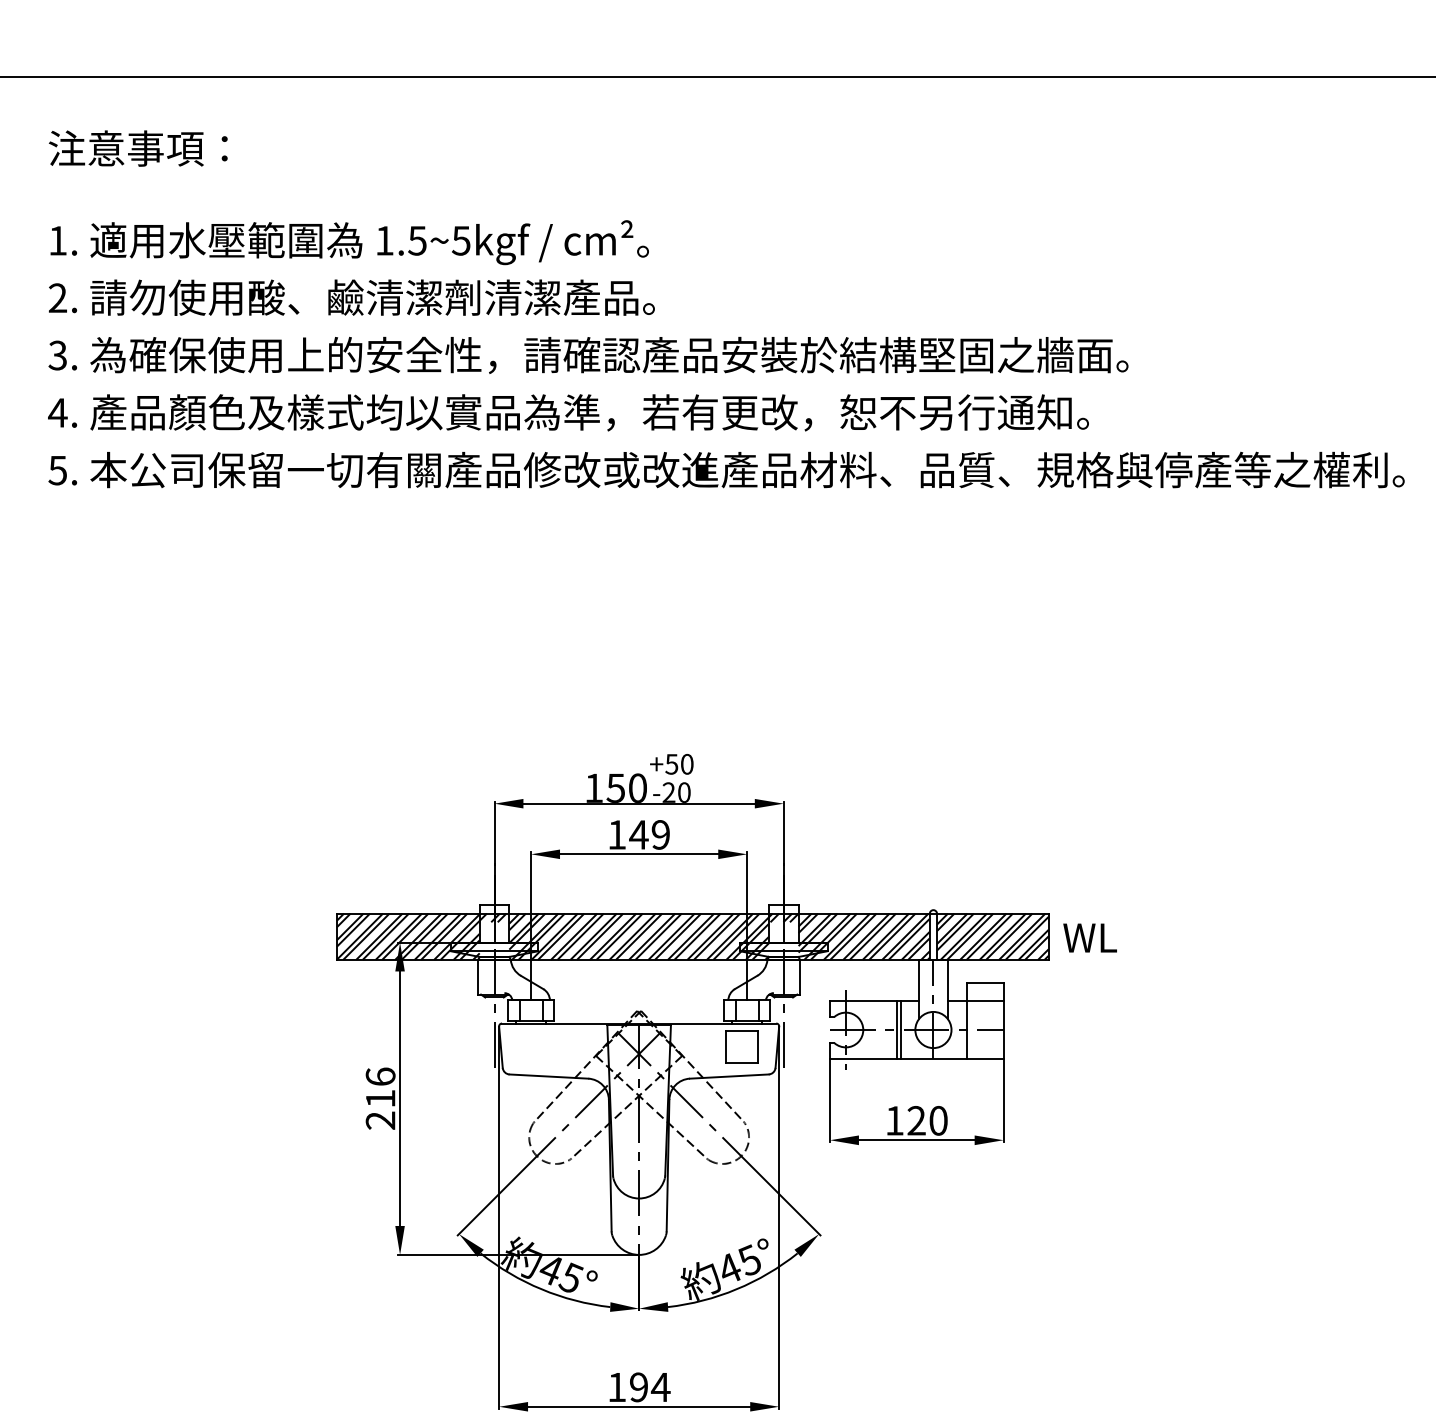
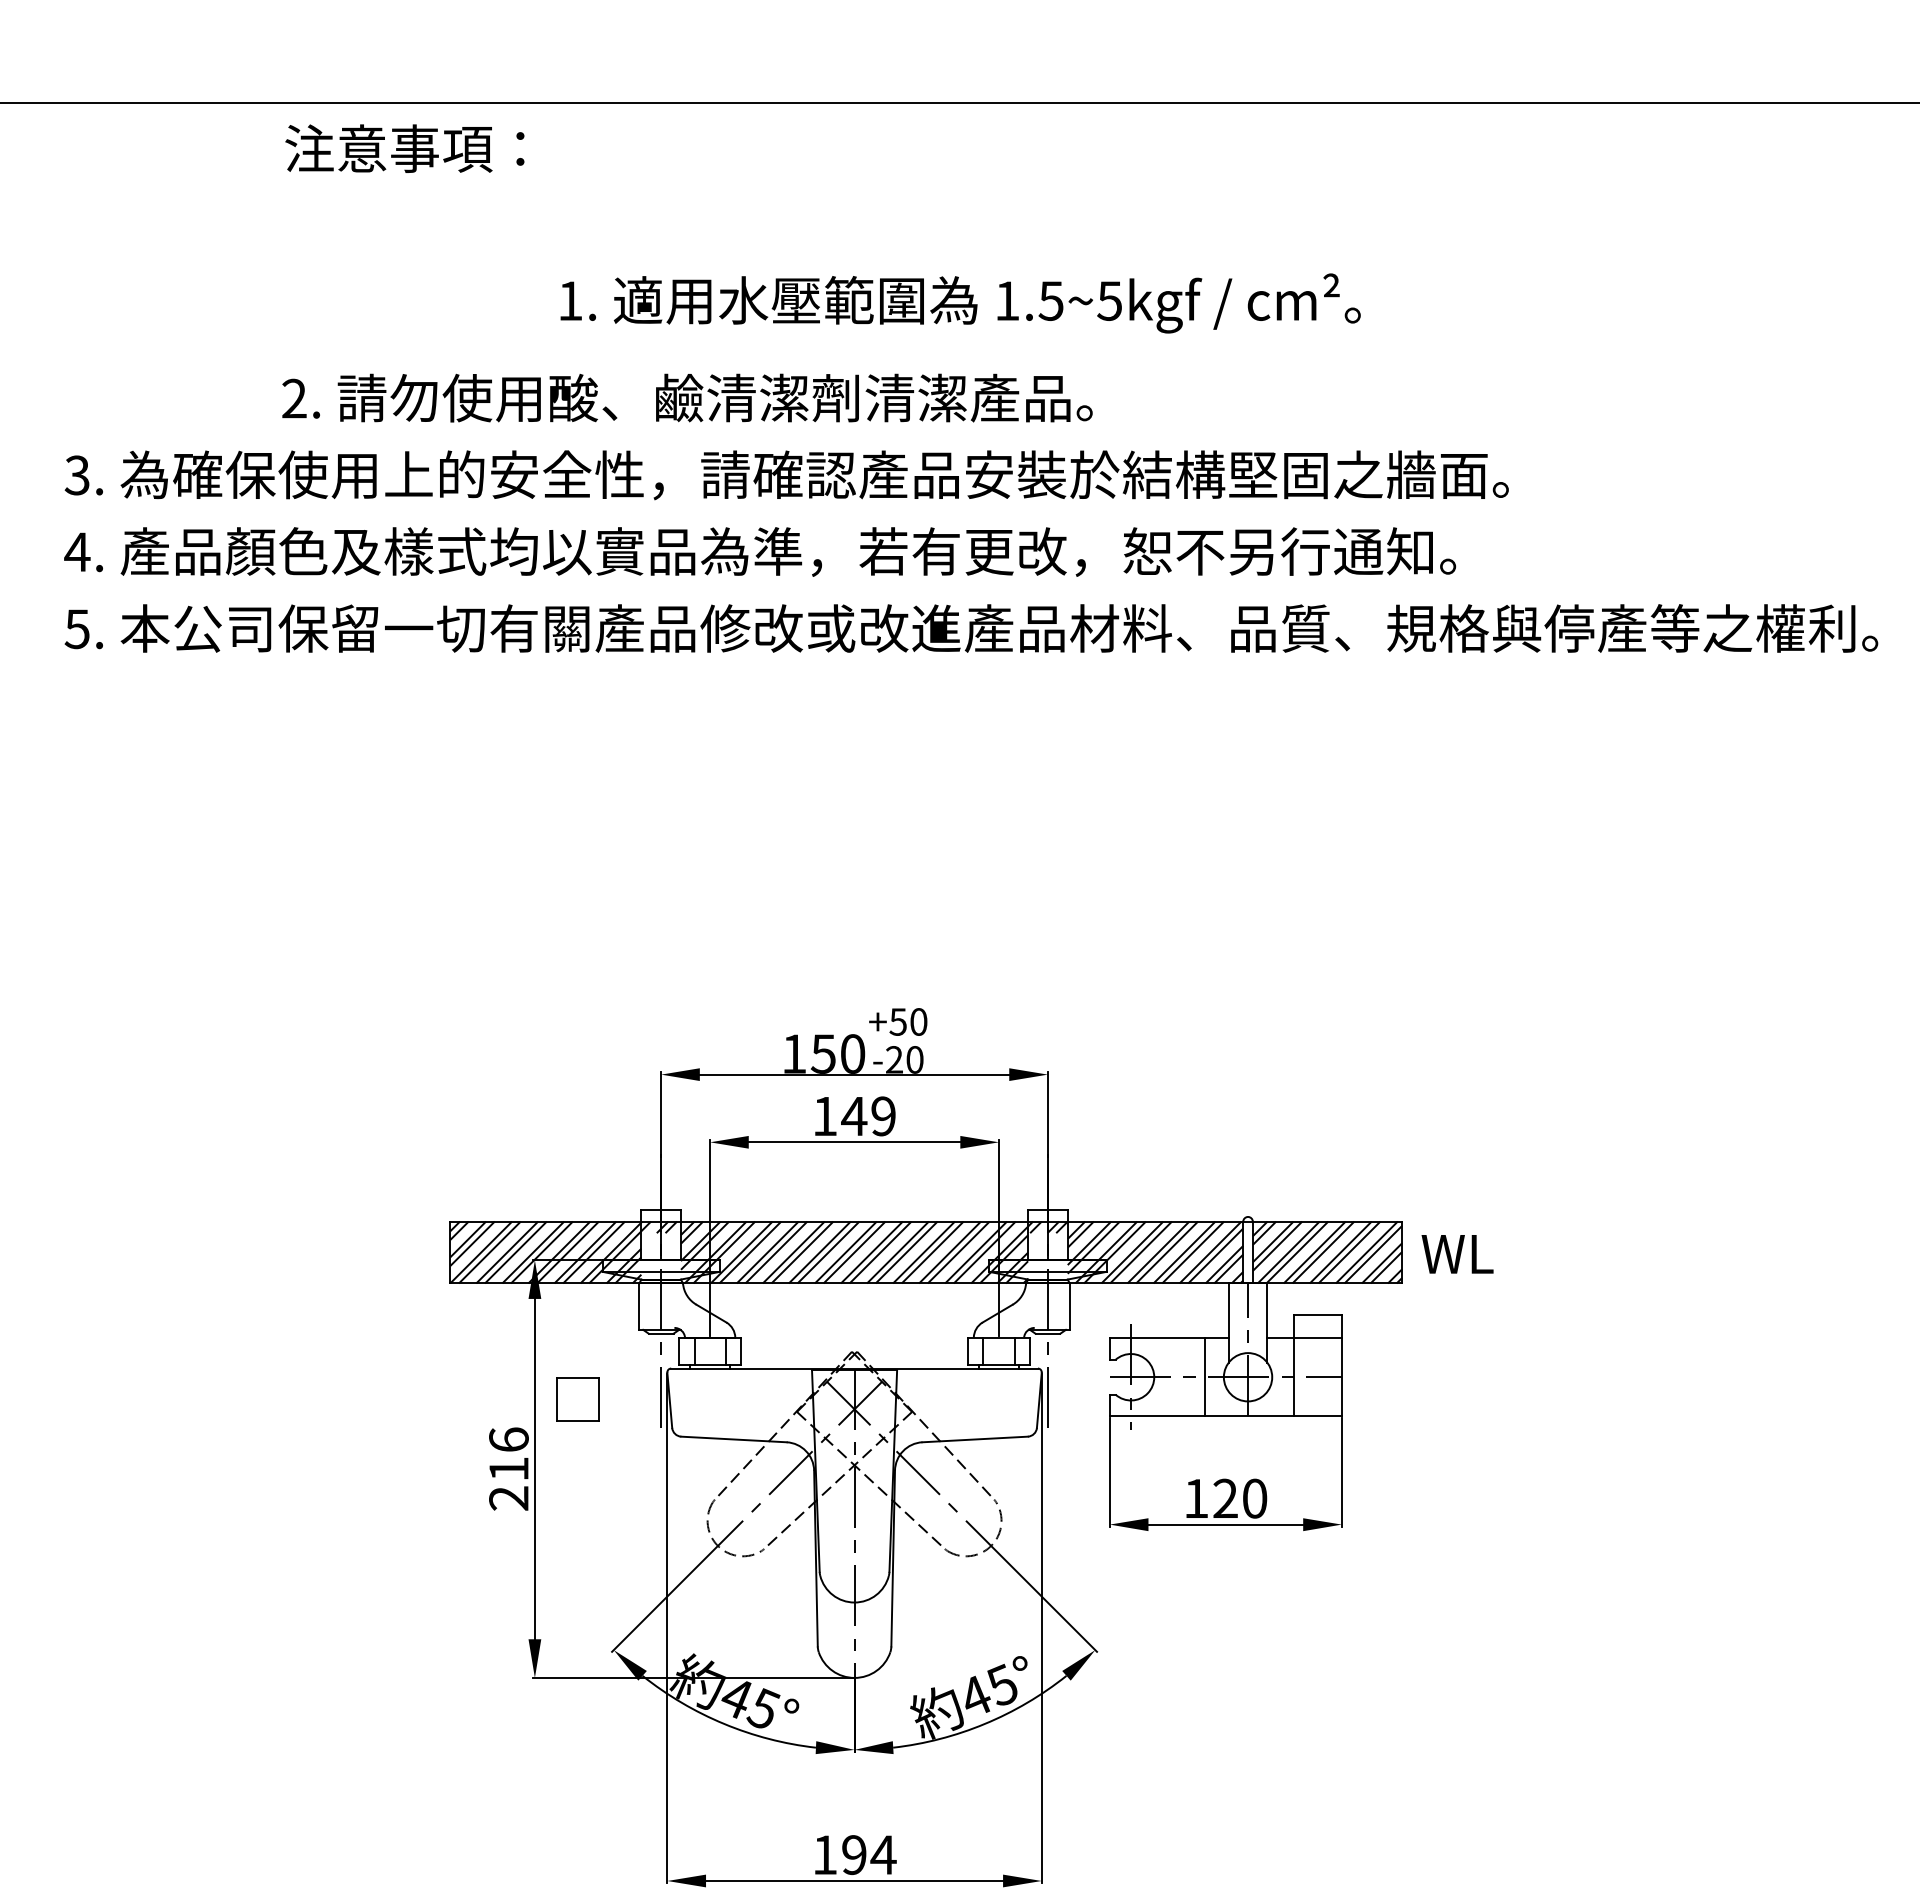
text: (138, 148) -> (404, 148), moved
text: (349, 242) -> (960, 303), moved
text: (351, 297) -> (687, 397), moved
line: (896, 1030) -> (1198, 1377), removed
part: (741, 1046) -> (577, 1399), moved

